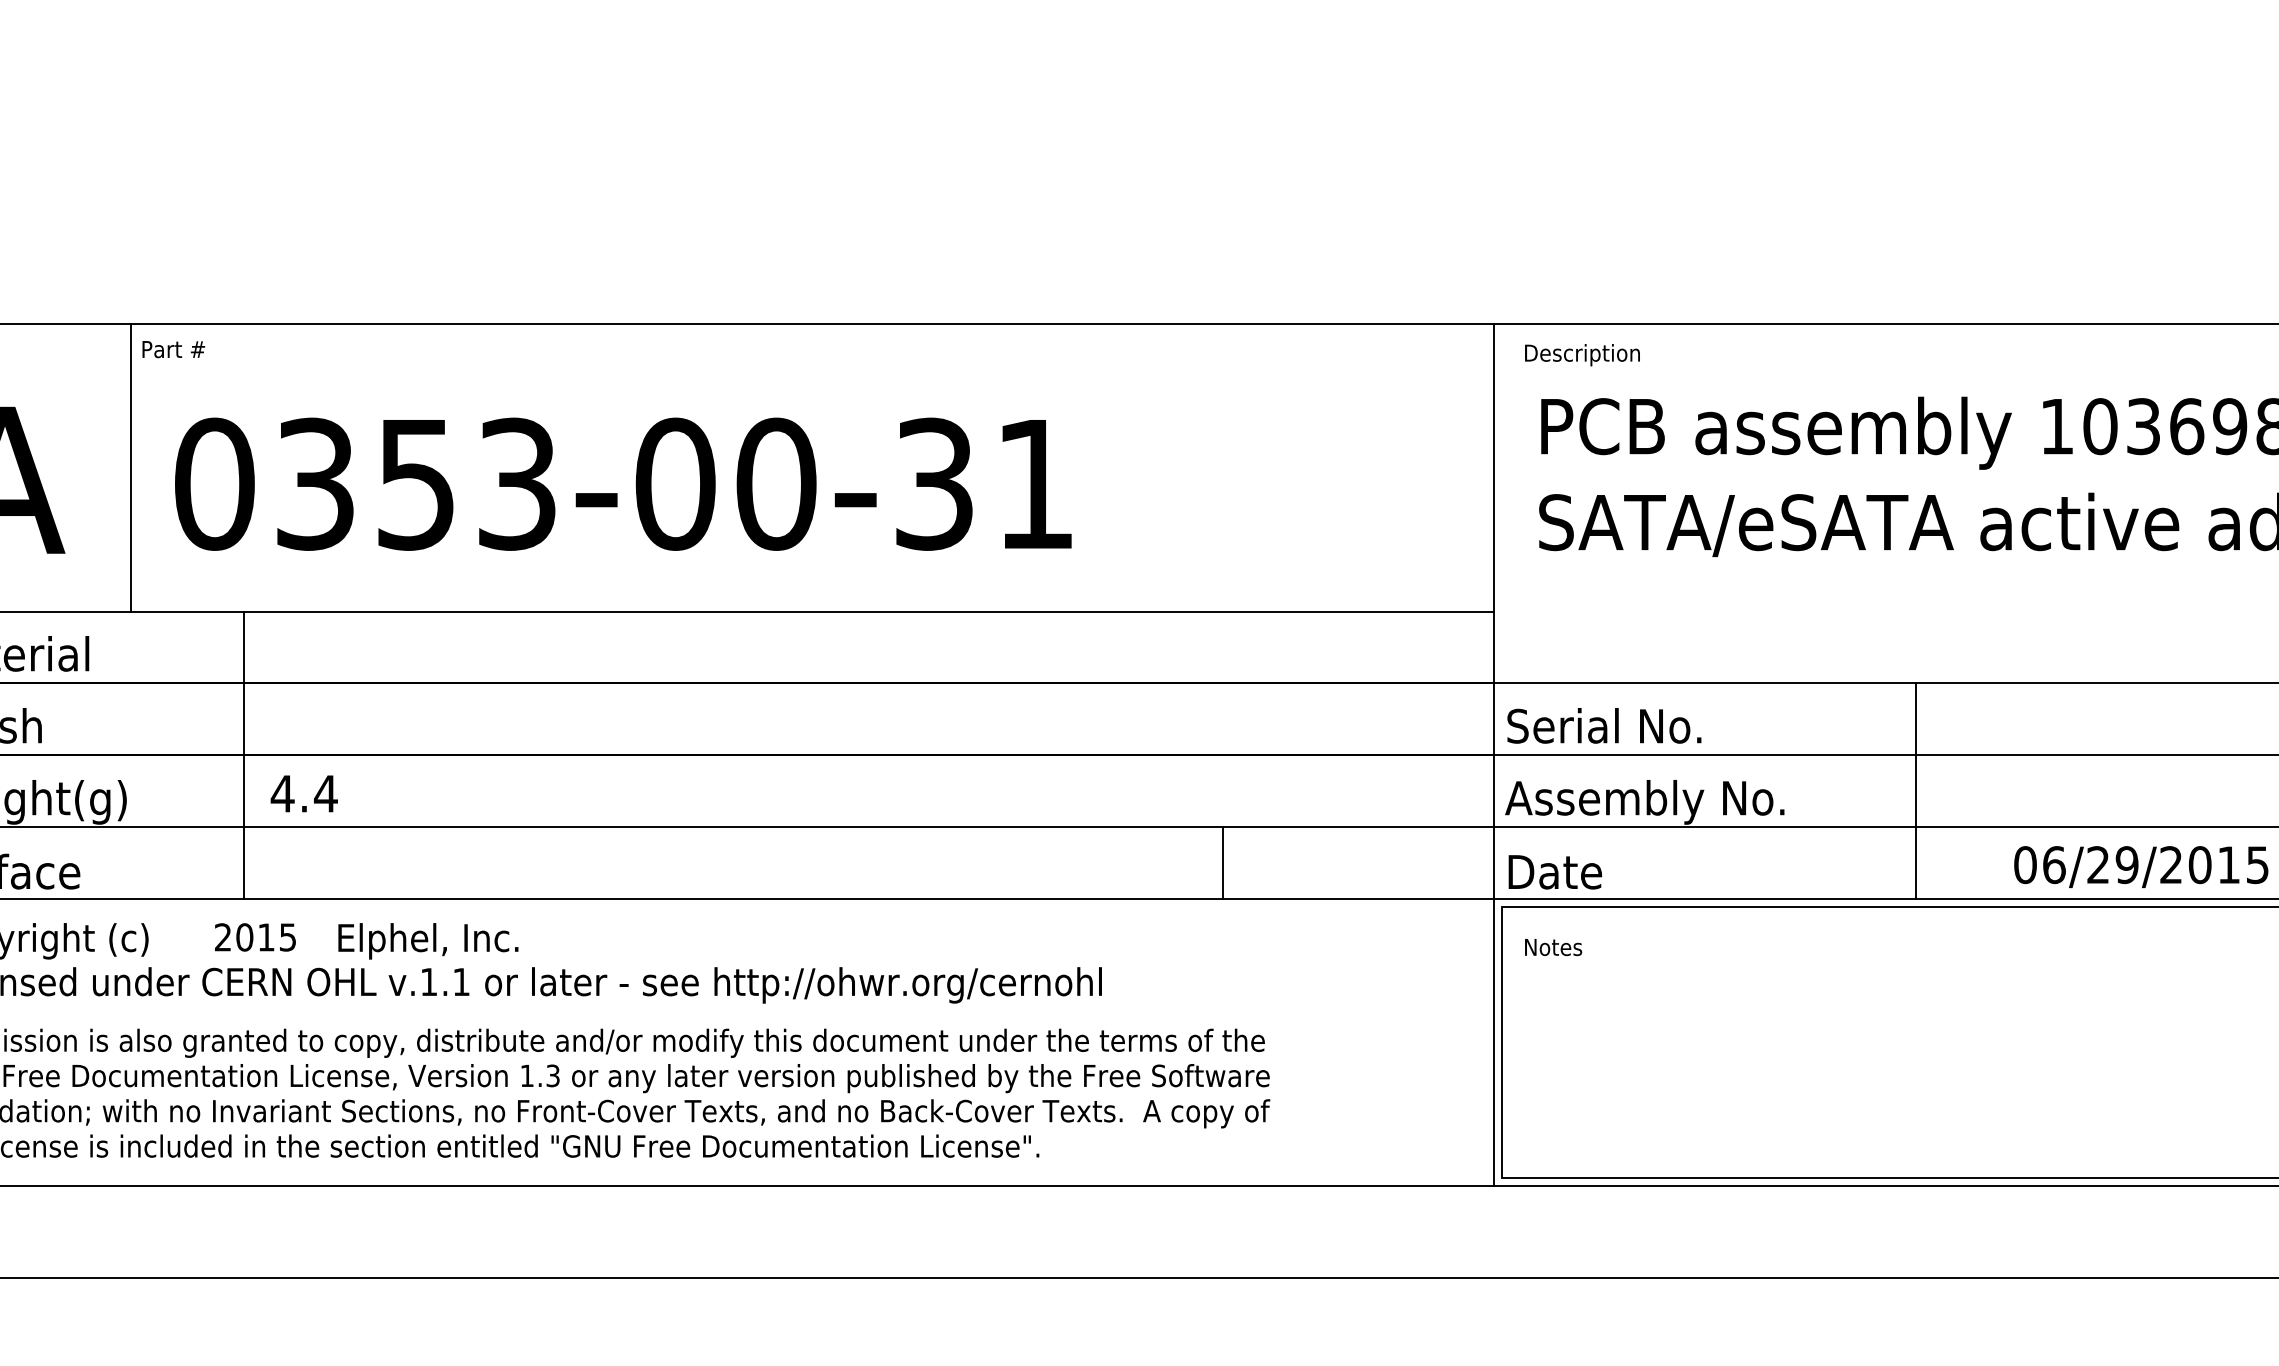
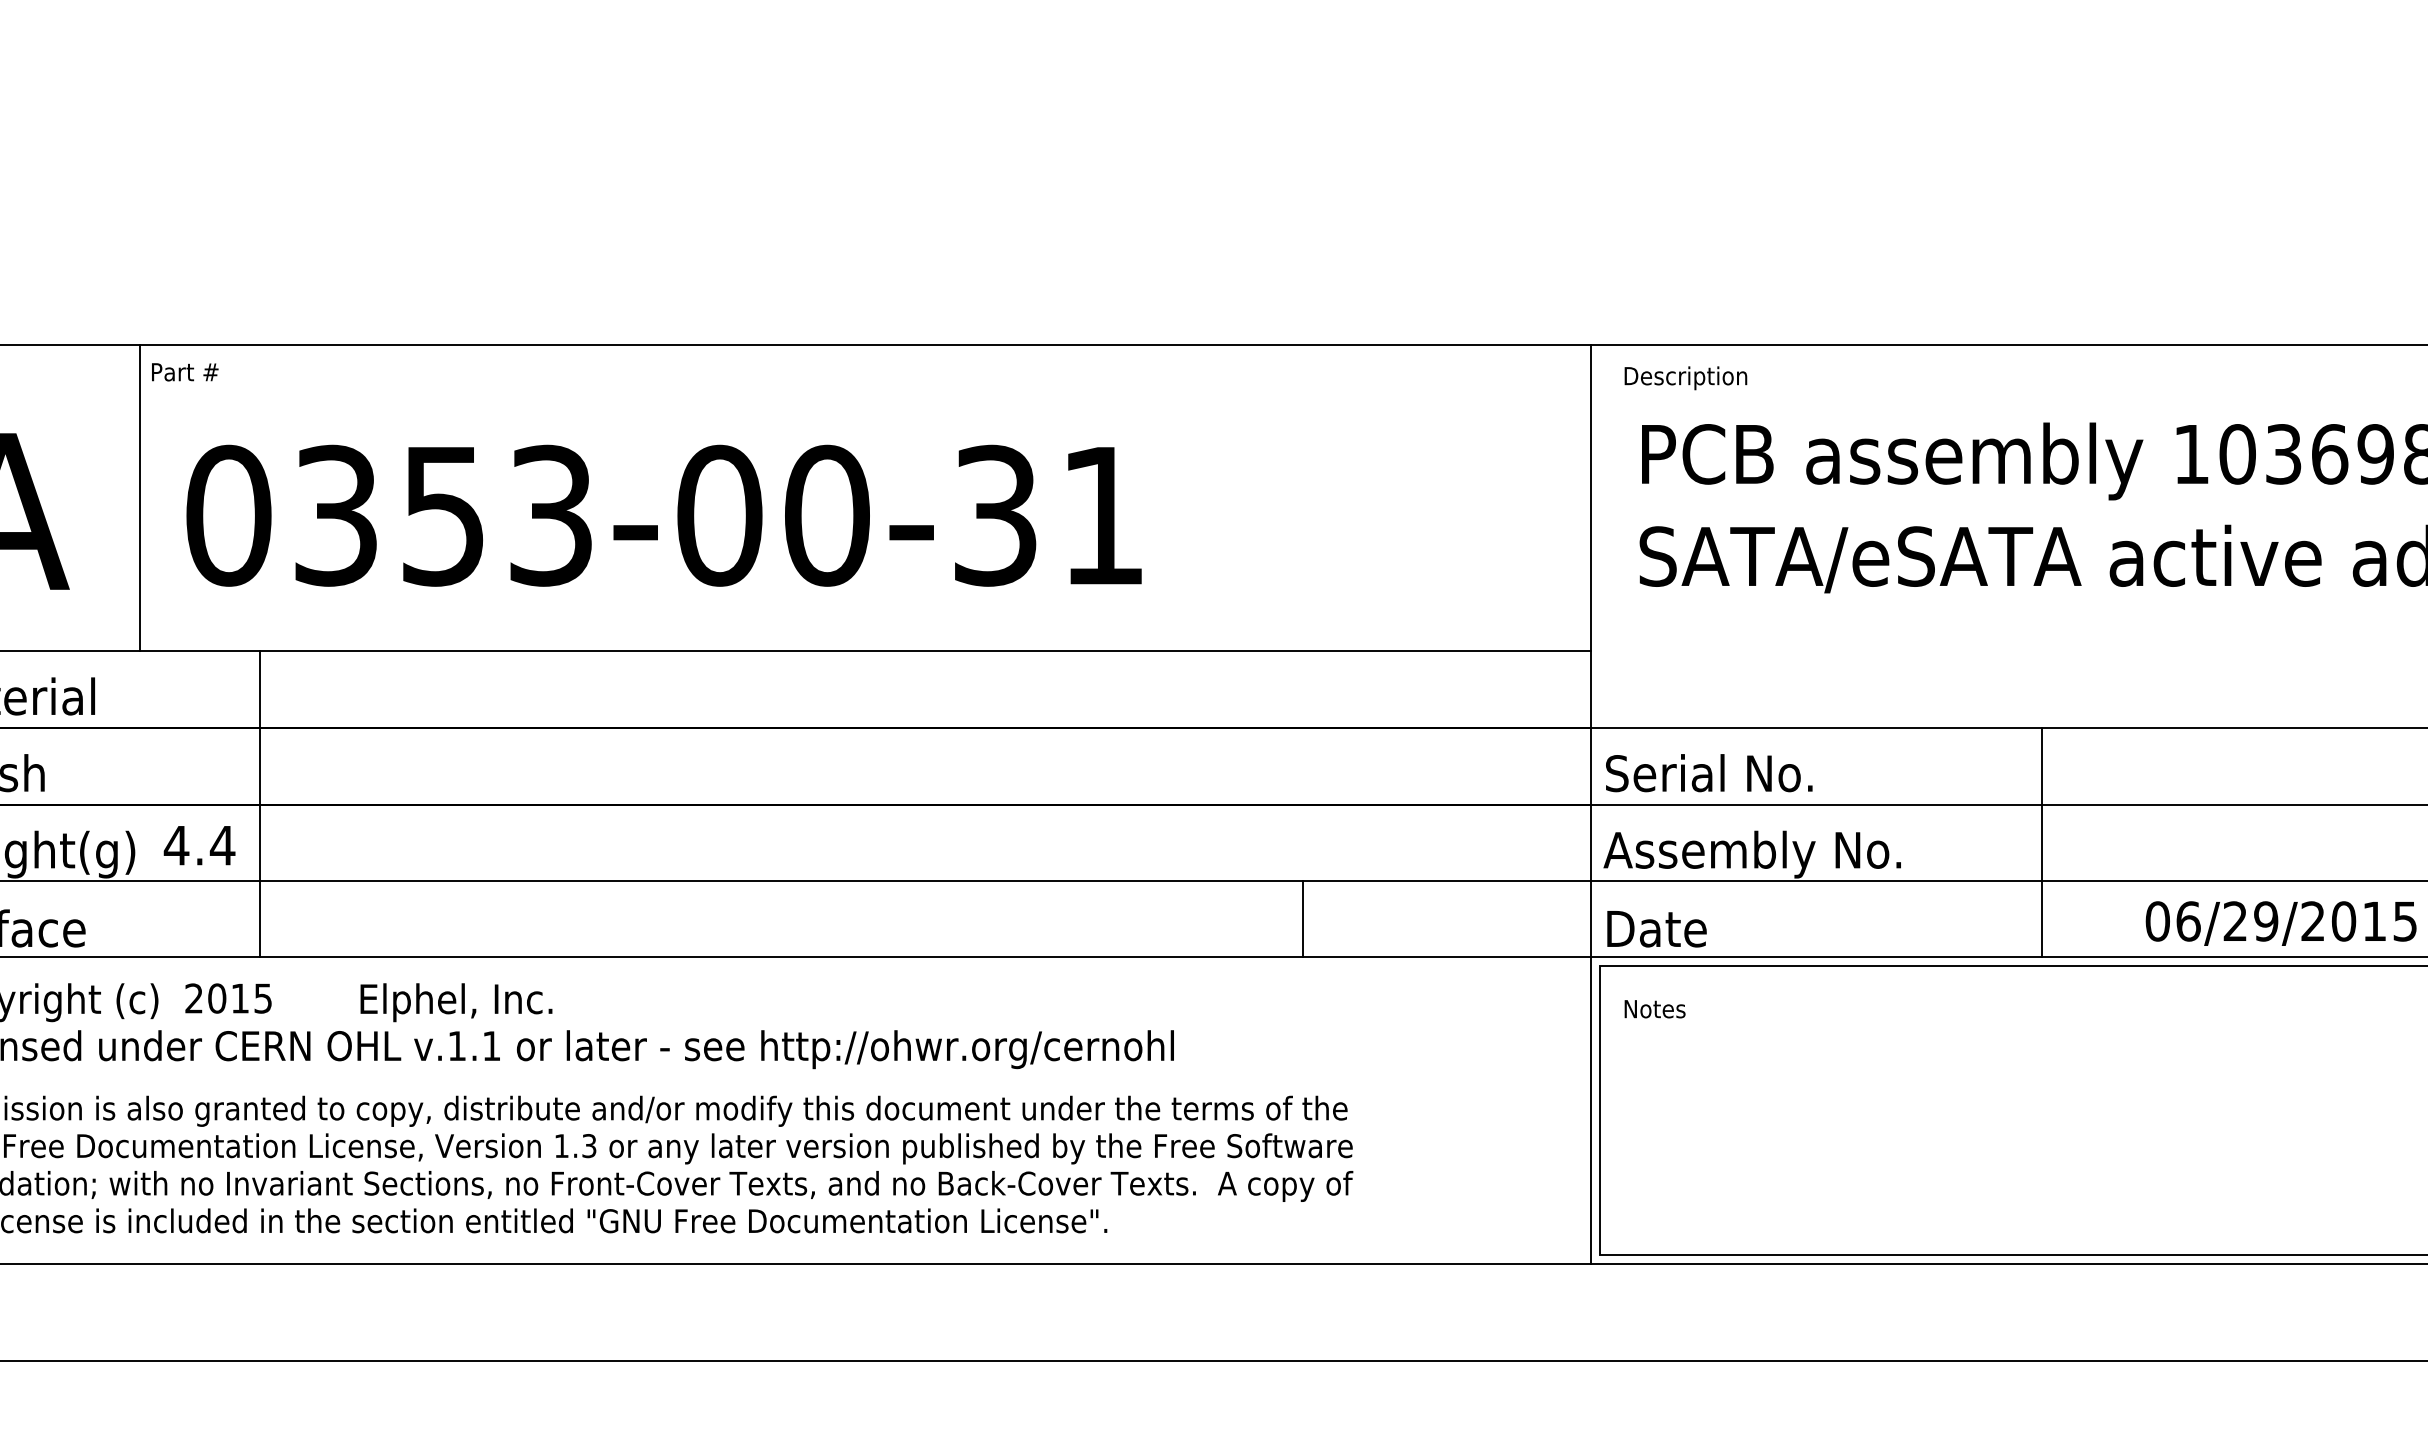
text: (303, 793) -> (198, 845), moved
text: (255, 937) -> (228, 998), moved

